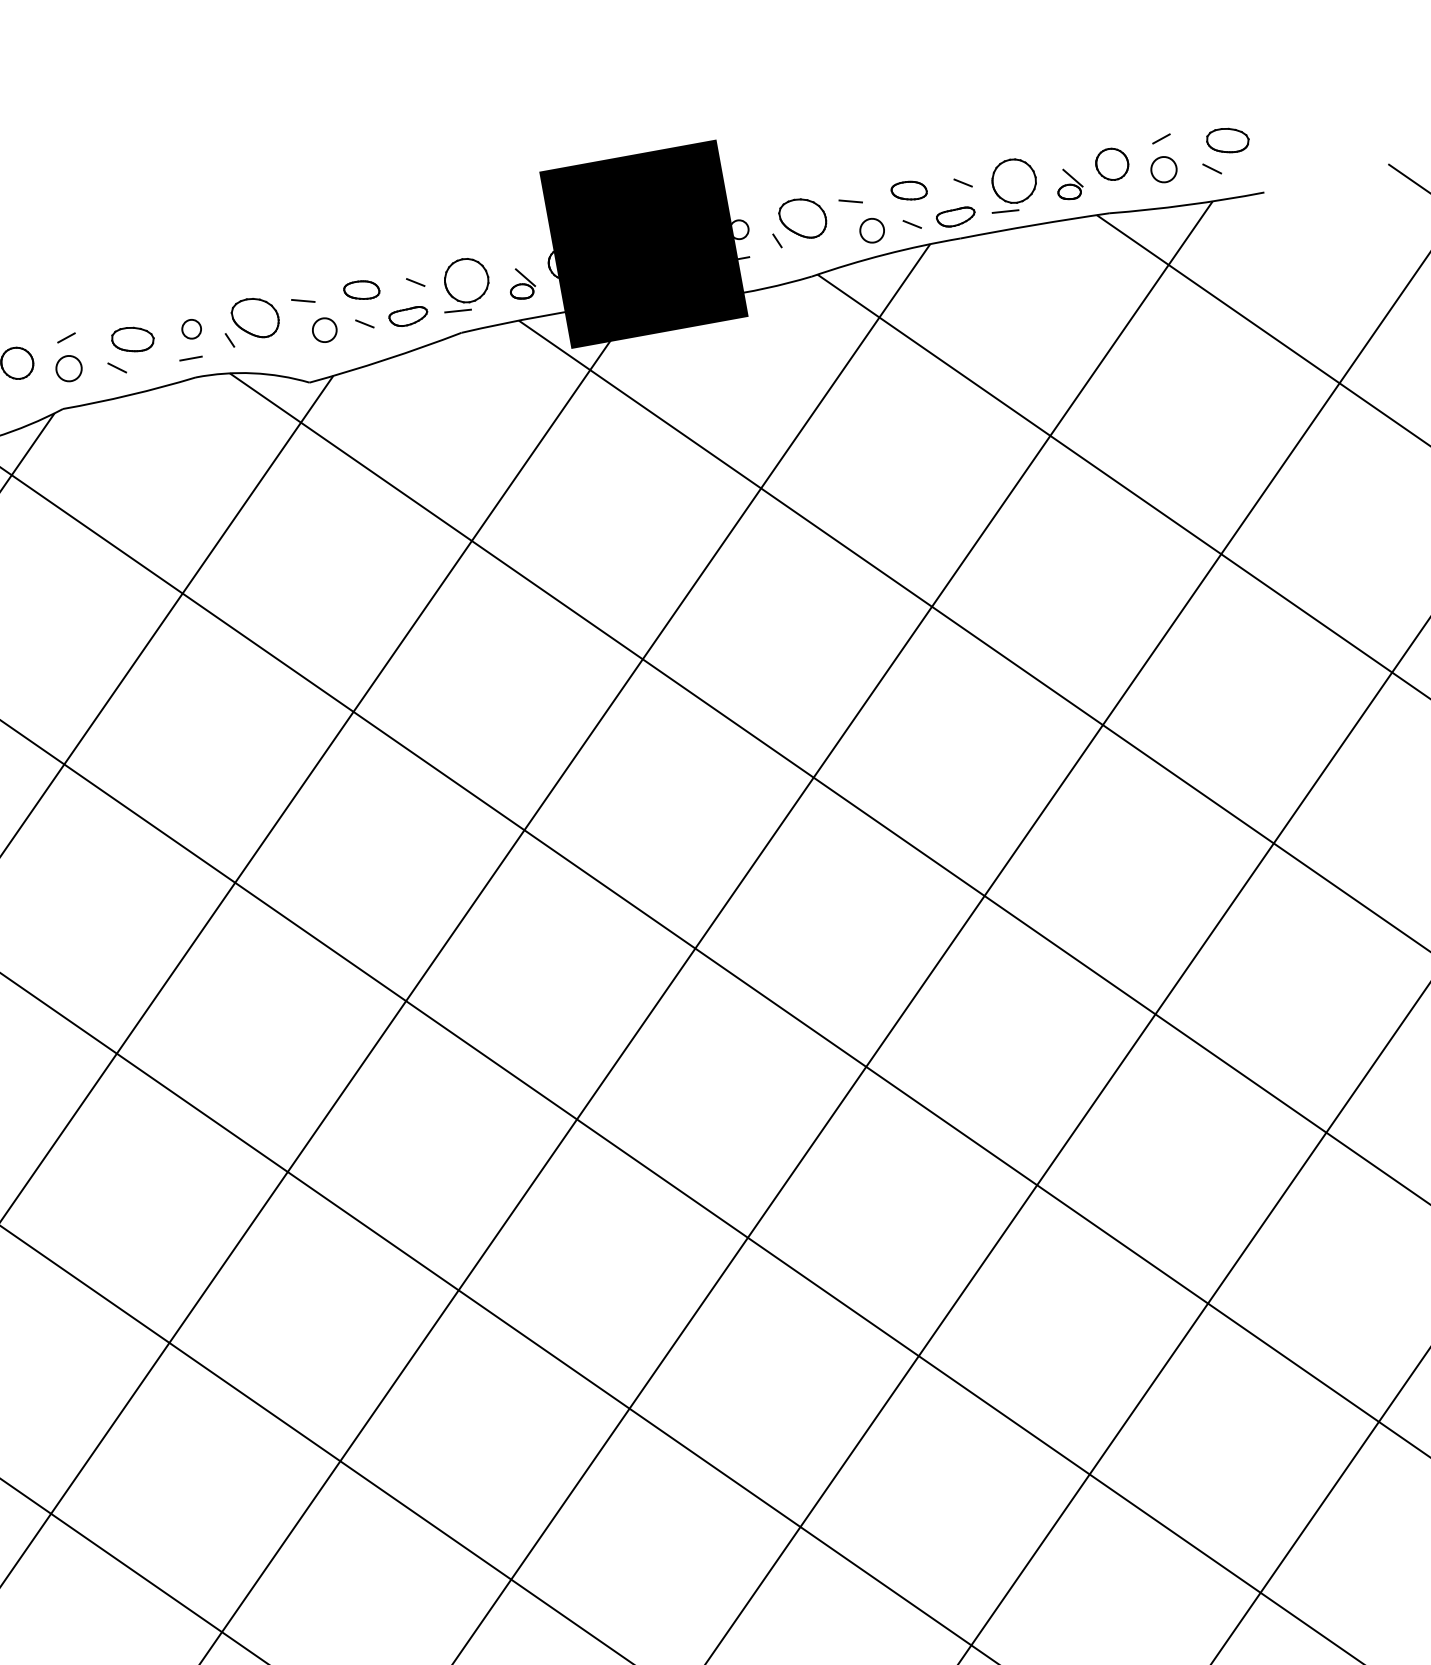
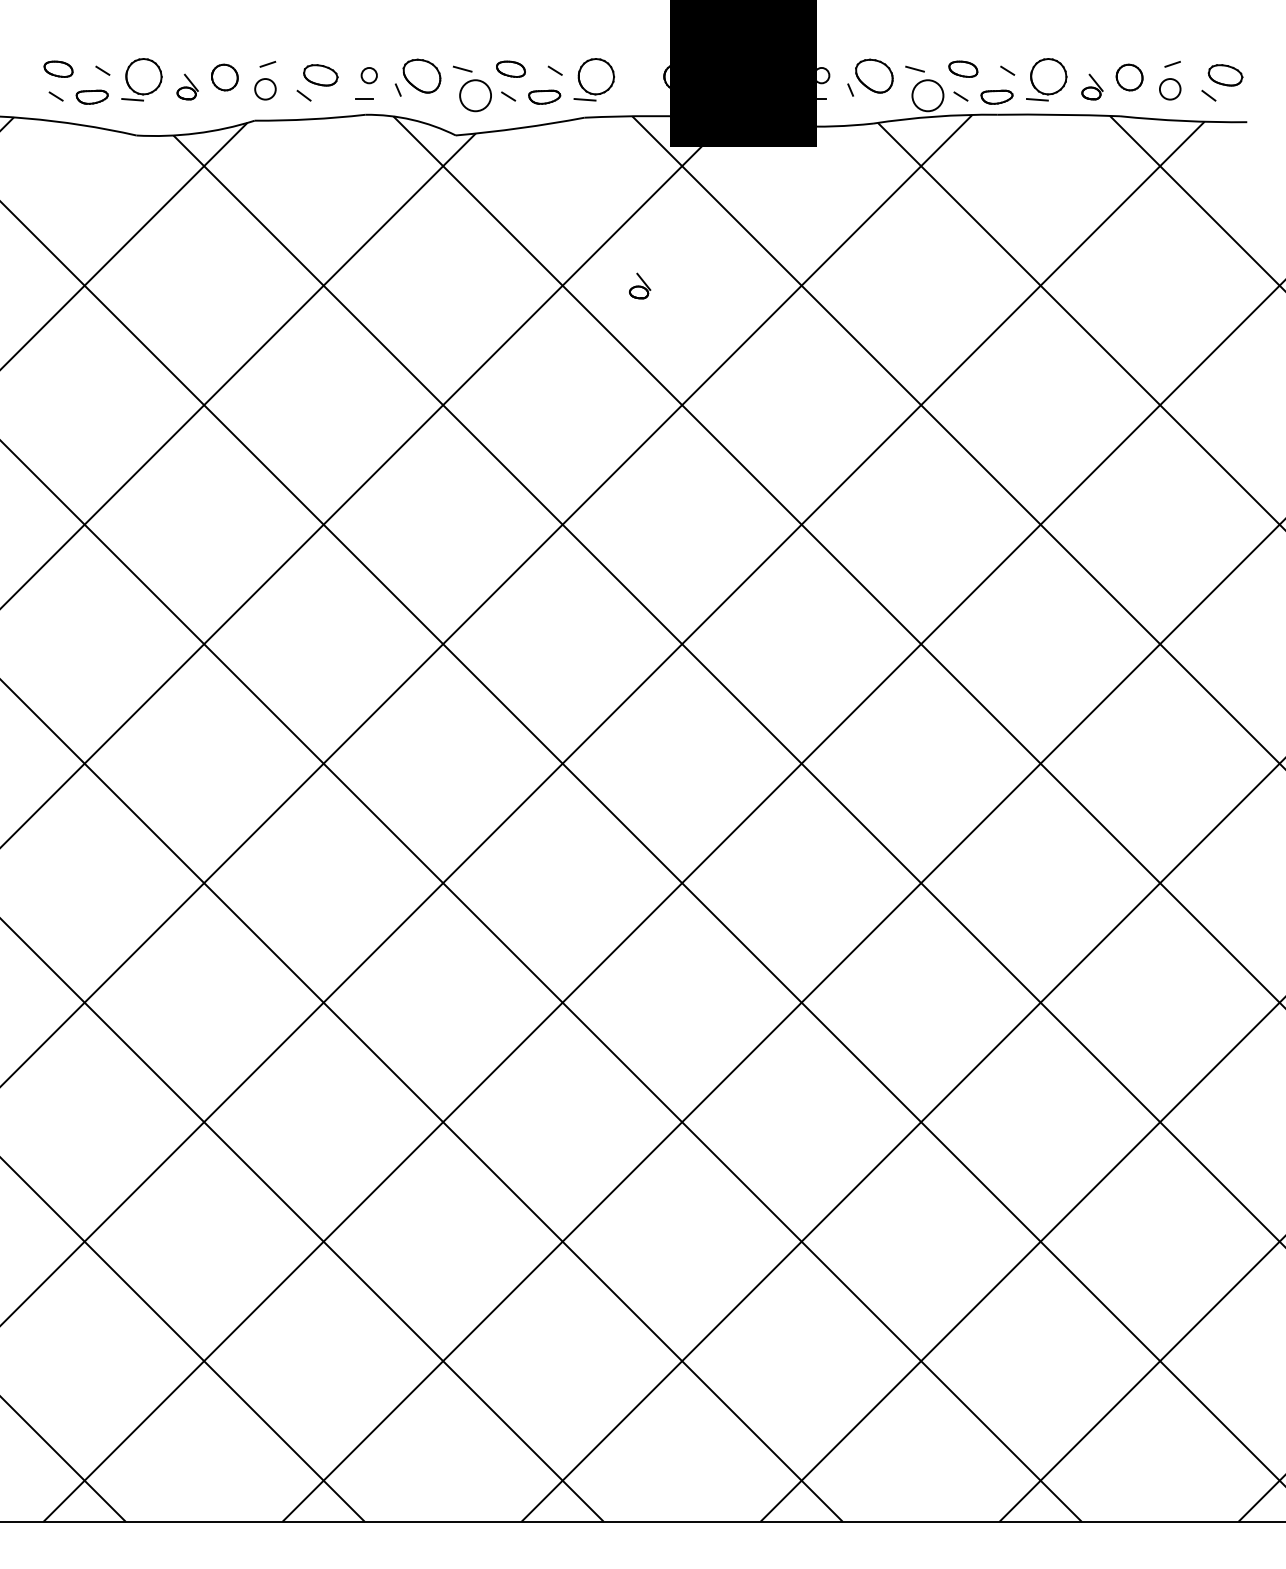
circle: (871, 230) -> (927, 95), size x1.6
part: (522, 282) -> (640, 285), moved
circle: (324, 329) -> (475, 95), size x1.6

